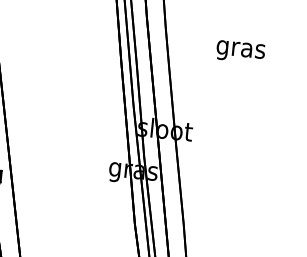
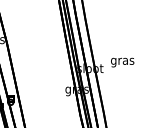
text: (240, 51) -> (122, 62), moved

